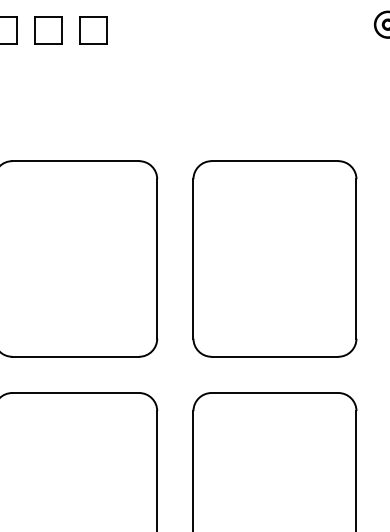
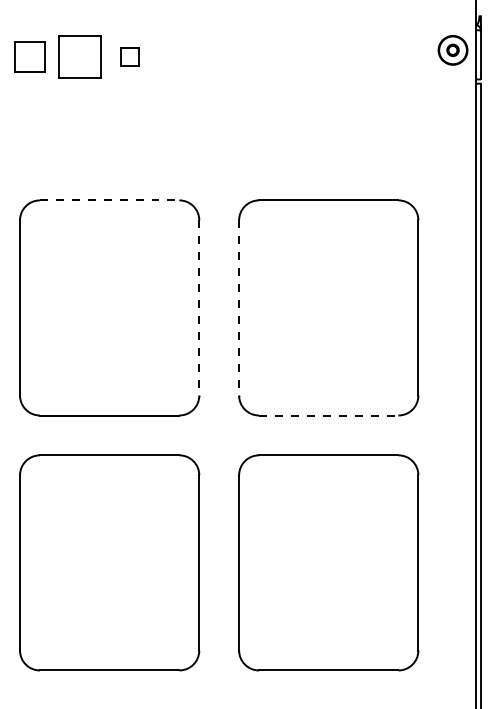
part: (48, 30) -> (79, 56), size x1.4
part: (93, 30) -> (129, 56), size x0.6
line: (75, 161) -> (109, 200), solid -> dashed
line: (157, 258) -> (199, 307), solid -> dashed
line: (193, 258) -> (239, 307), solid -> dashed
line: (274, 356) -> (328, 415), solid -> dashed

